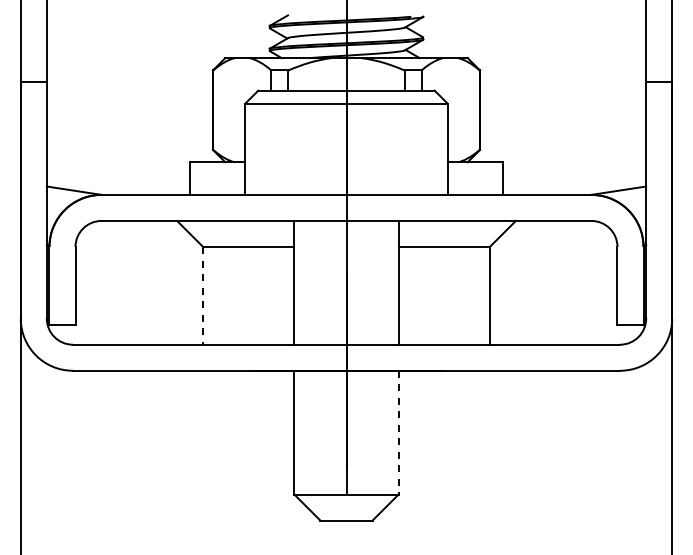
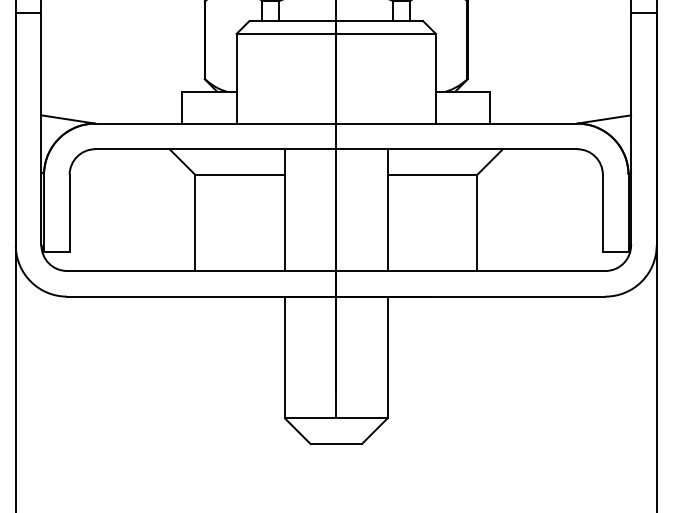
line: (203, 295) -> (195, 222), dashed -> solid
line: (398, 432) -> (387, 357), dashed -> solid

